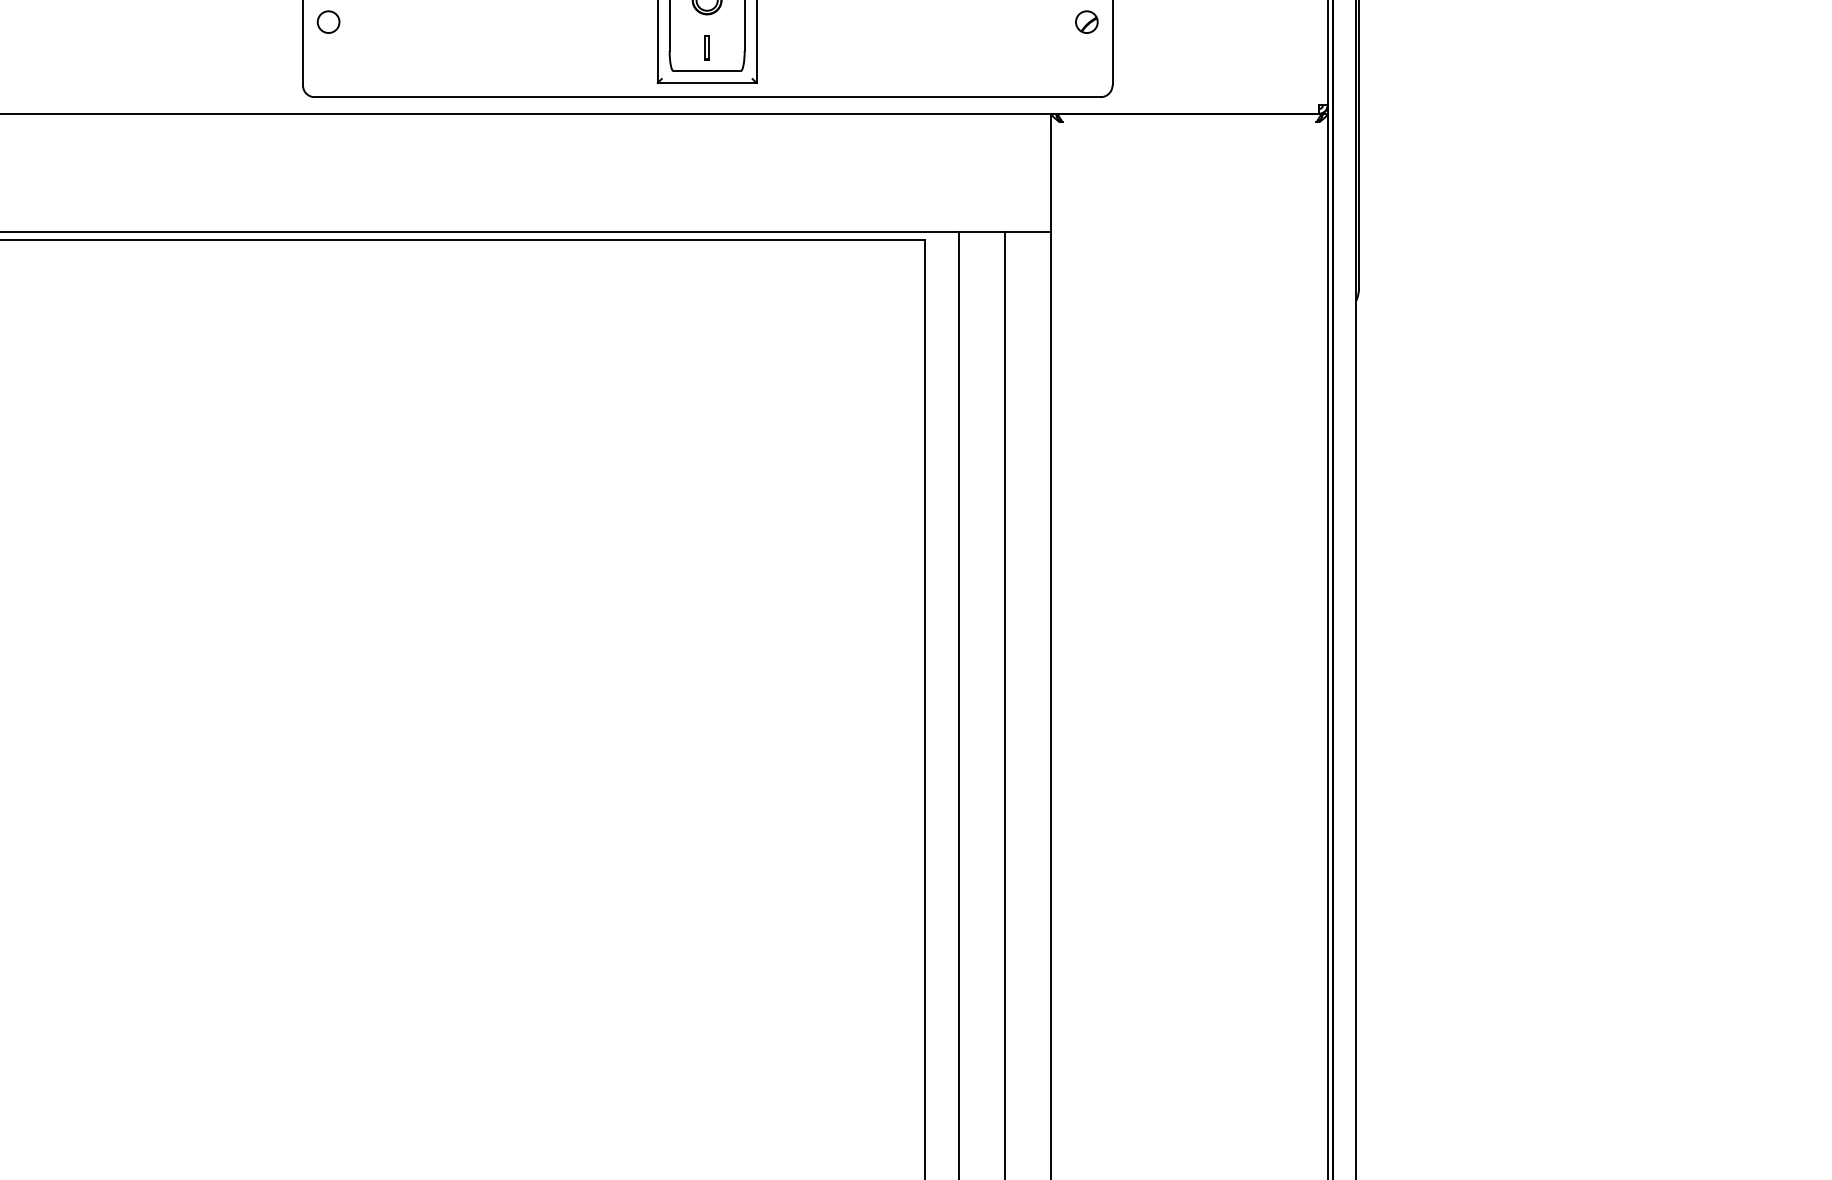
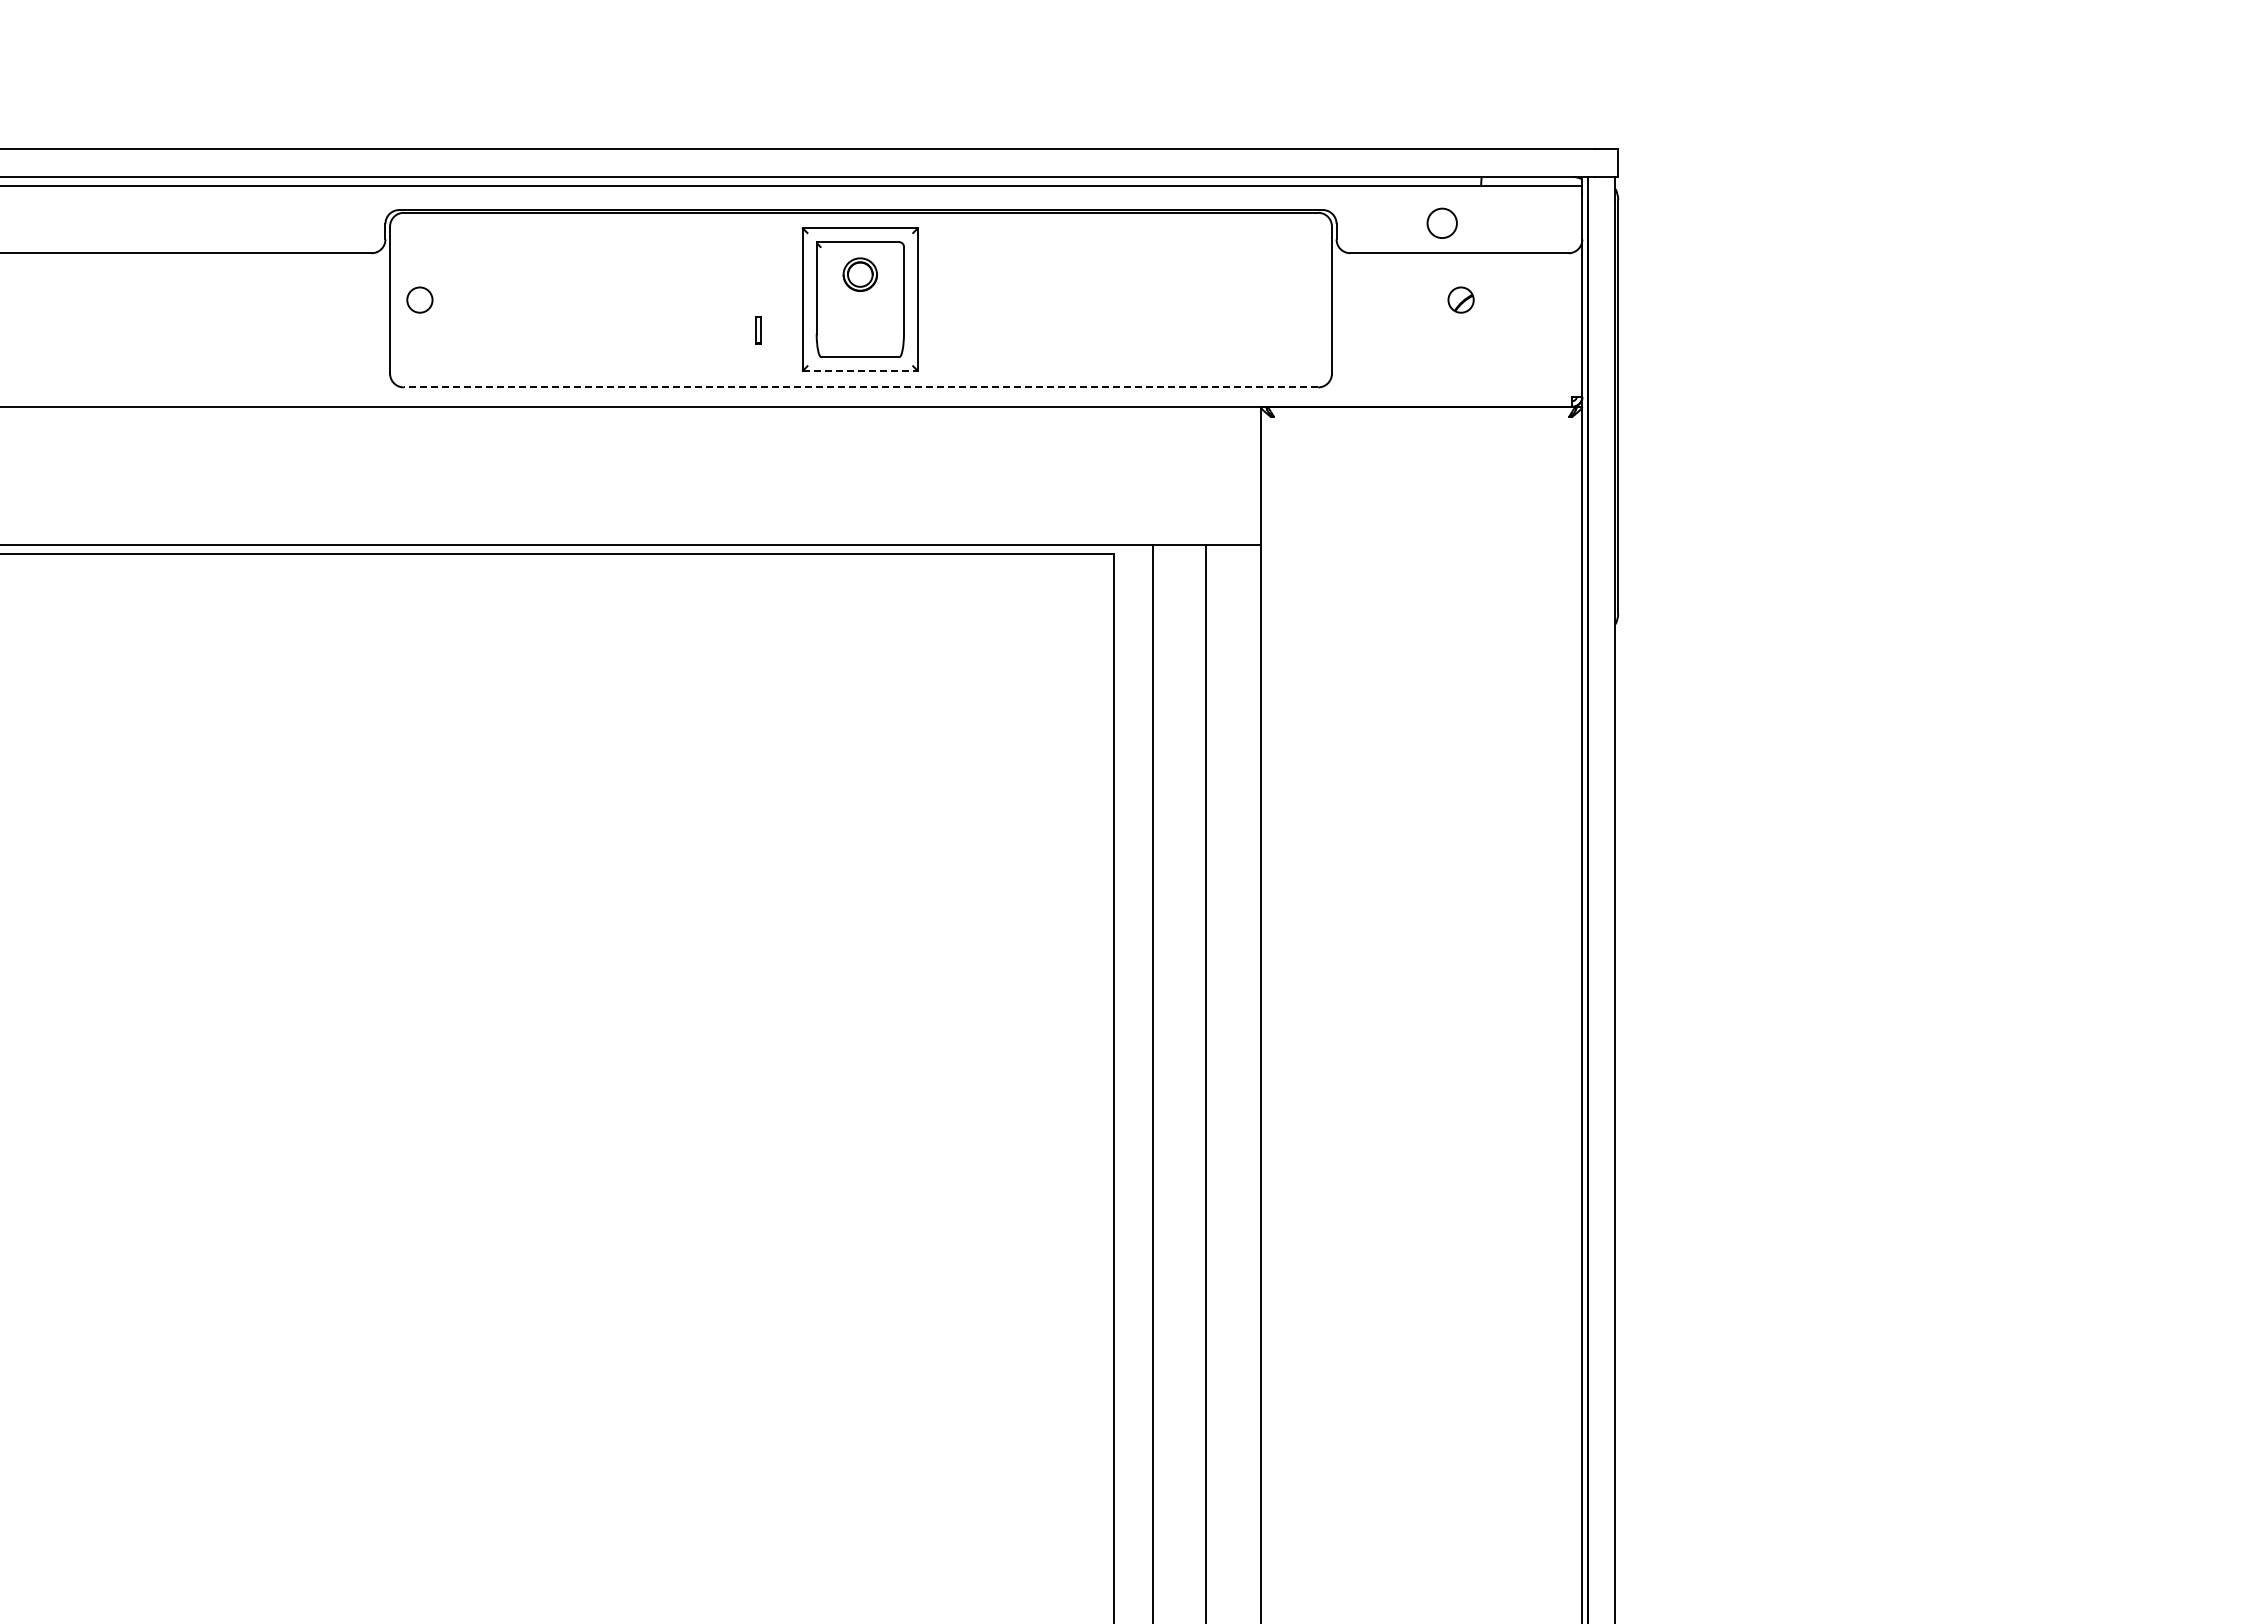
part: (1086, 21) -> (1460, 299), moved
part: (707, 48) -> (758, 330), moved
line: (707, 82) -> (860, 370), solid -> dashed
line: (707, 97) -> (860, 387), solid -> dashed

